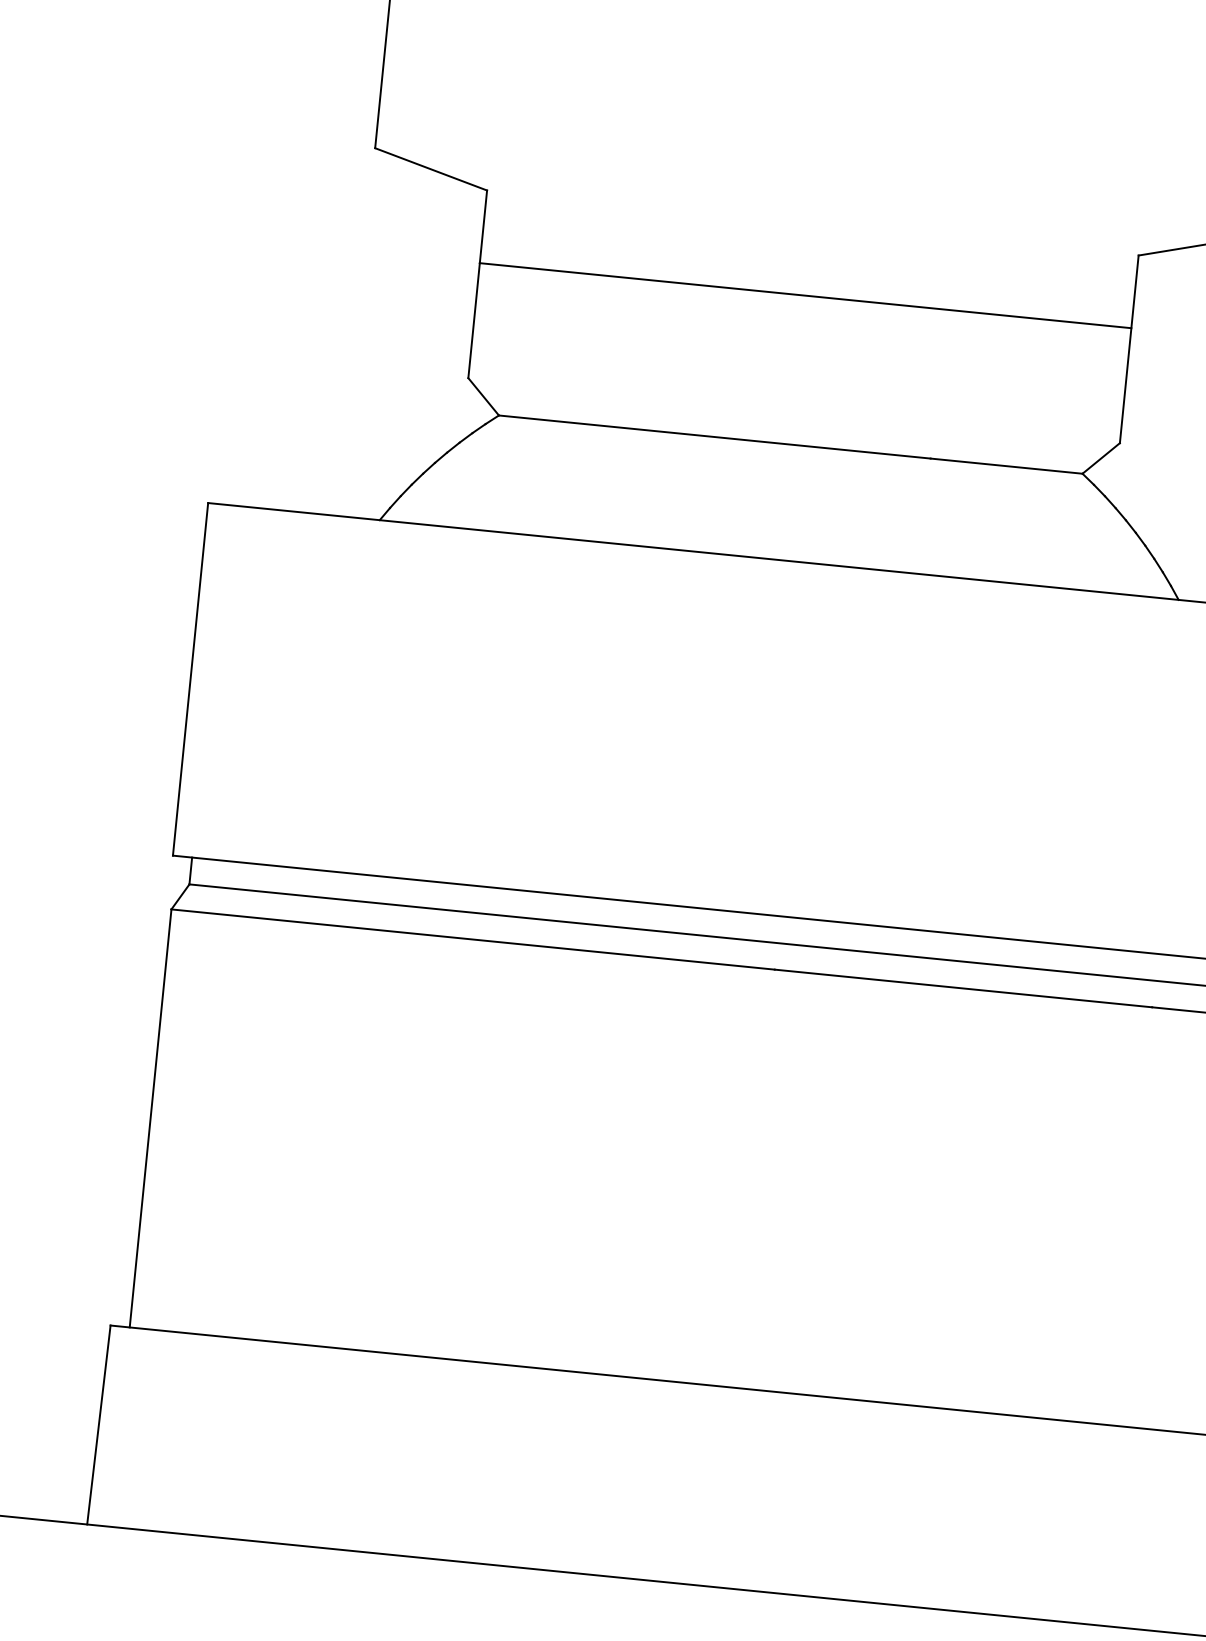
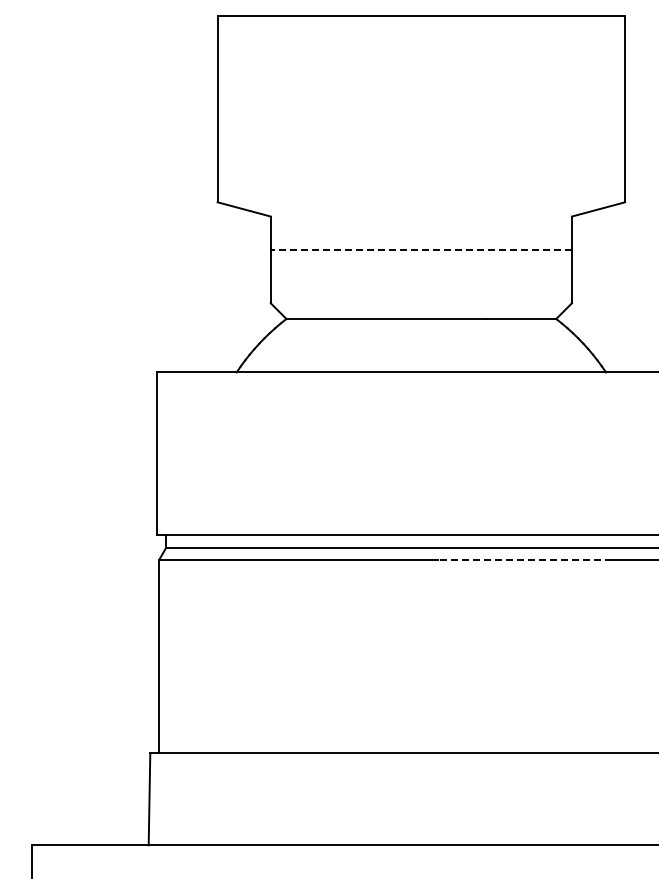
line: (805, 296) -> (421, 250), solid -> dashed
line: (961, 989) -> (524, 560), solid -> dashed

